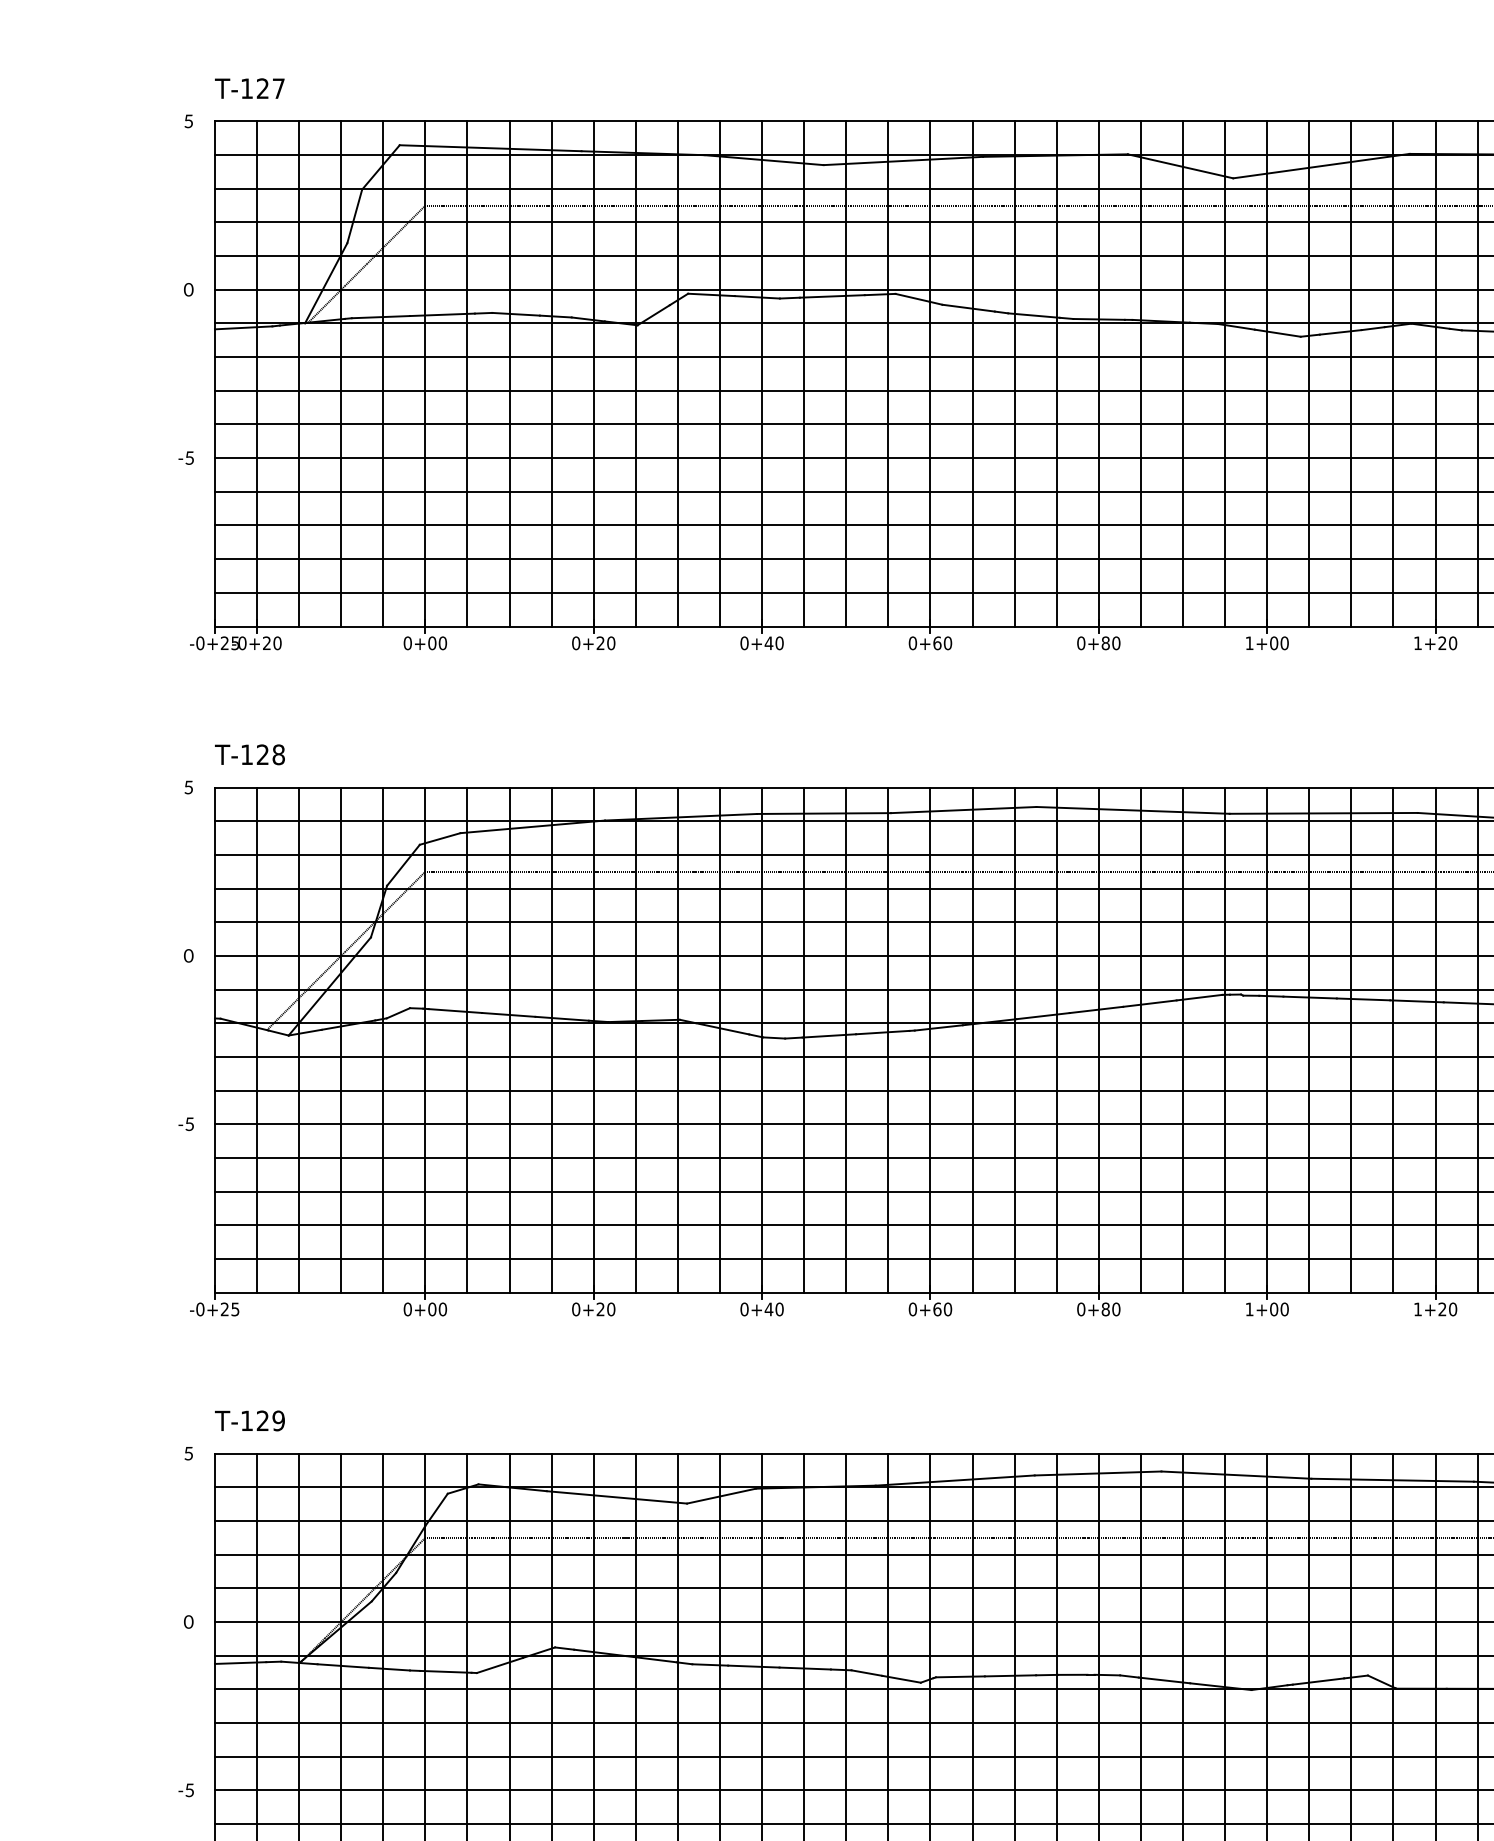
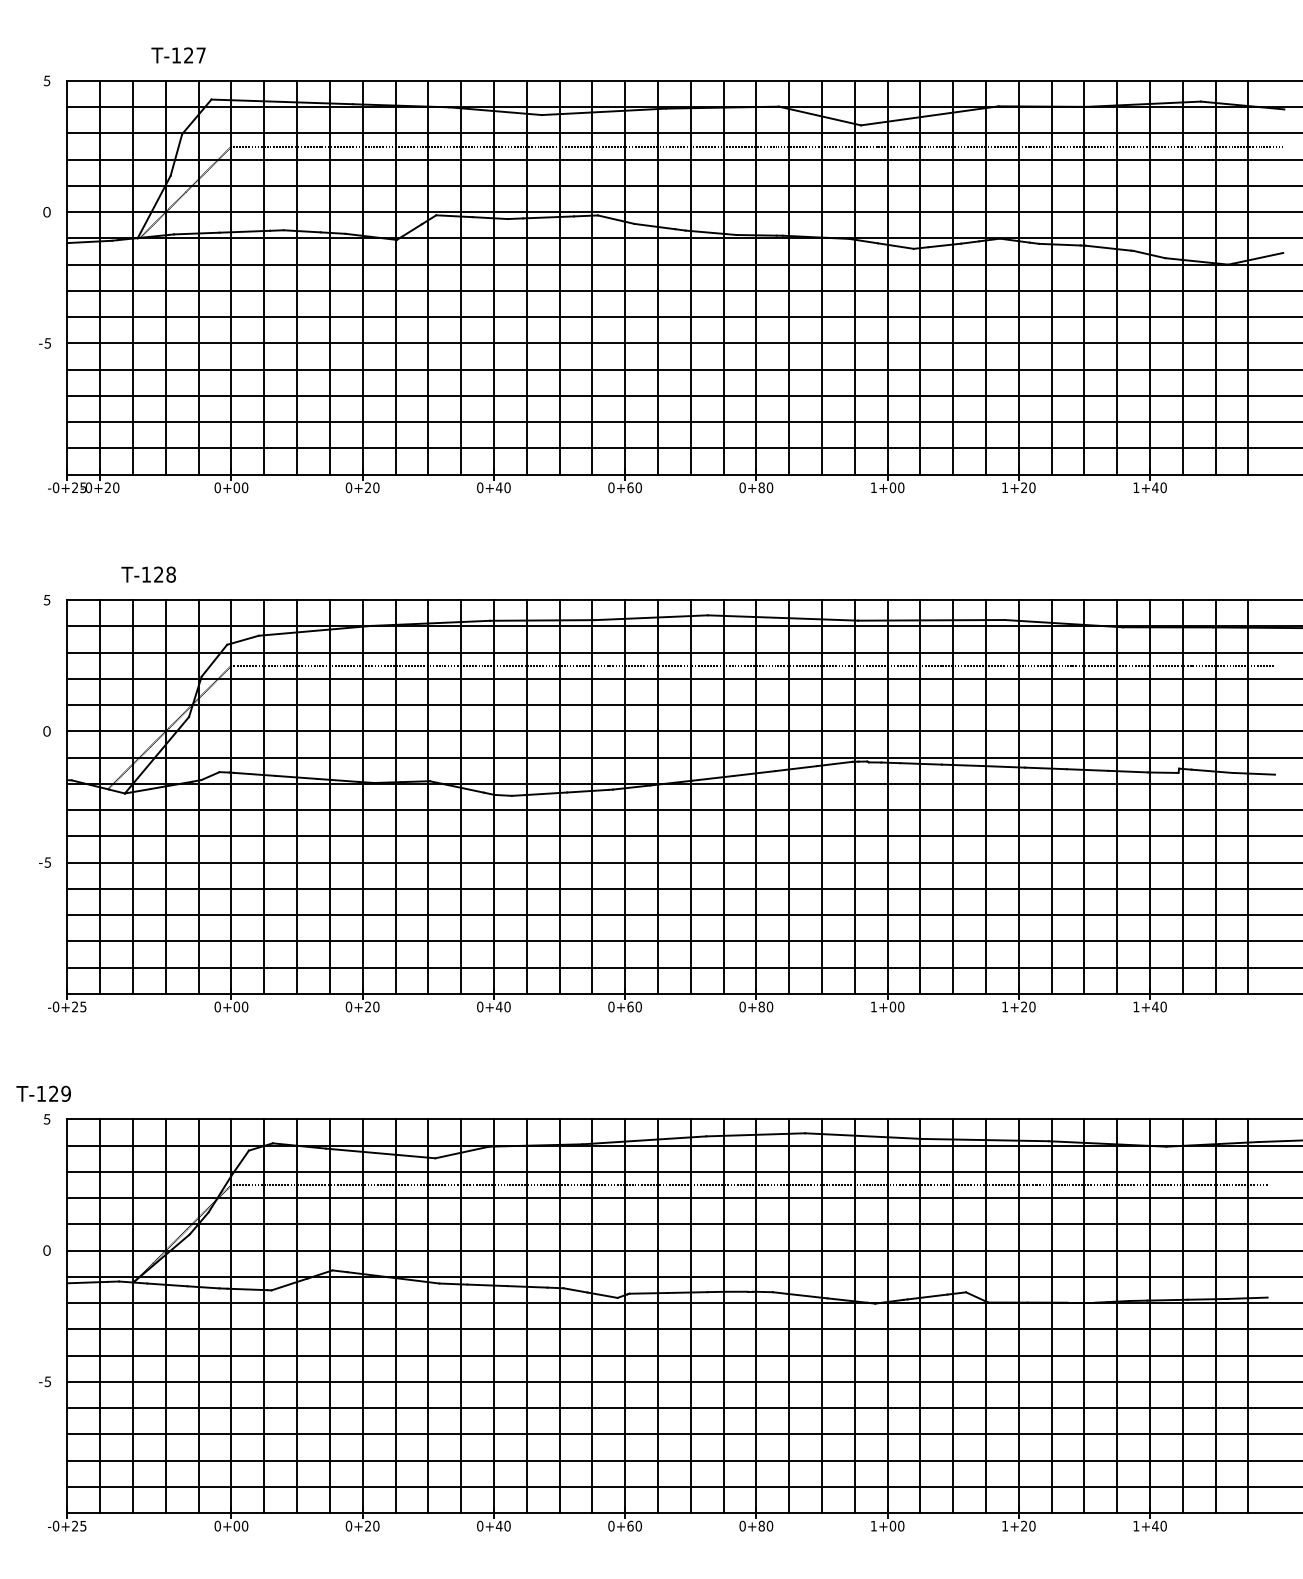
text: (249, 88) -> (178, 55), moved
text: (249, 754) -> (148, 574), moved
text: (249, 1420) -> (43, 1093), moved

